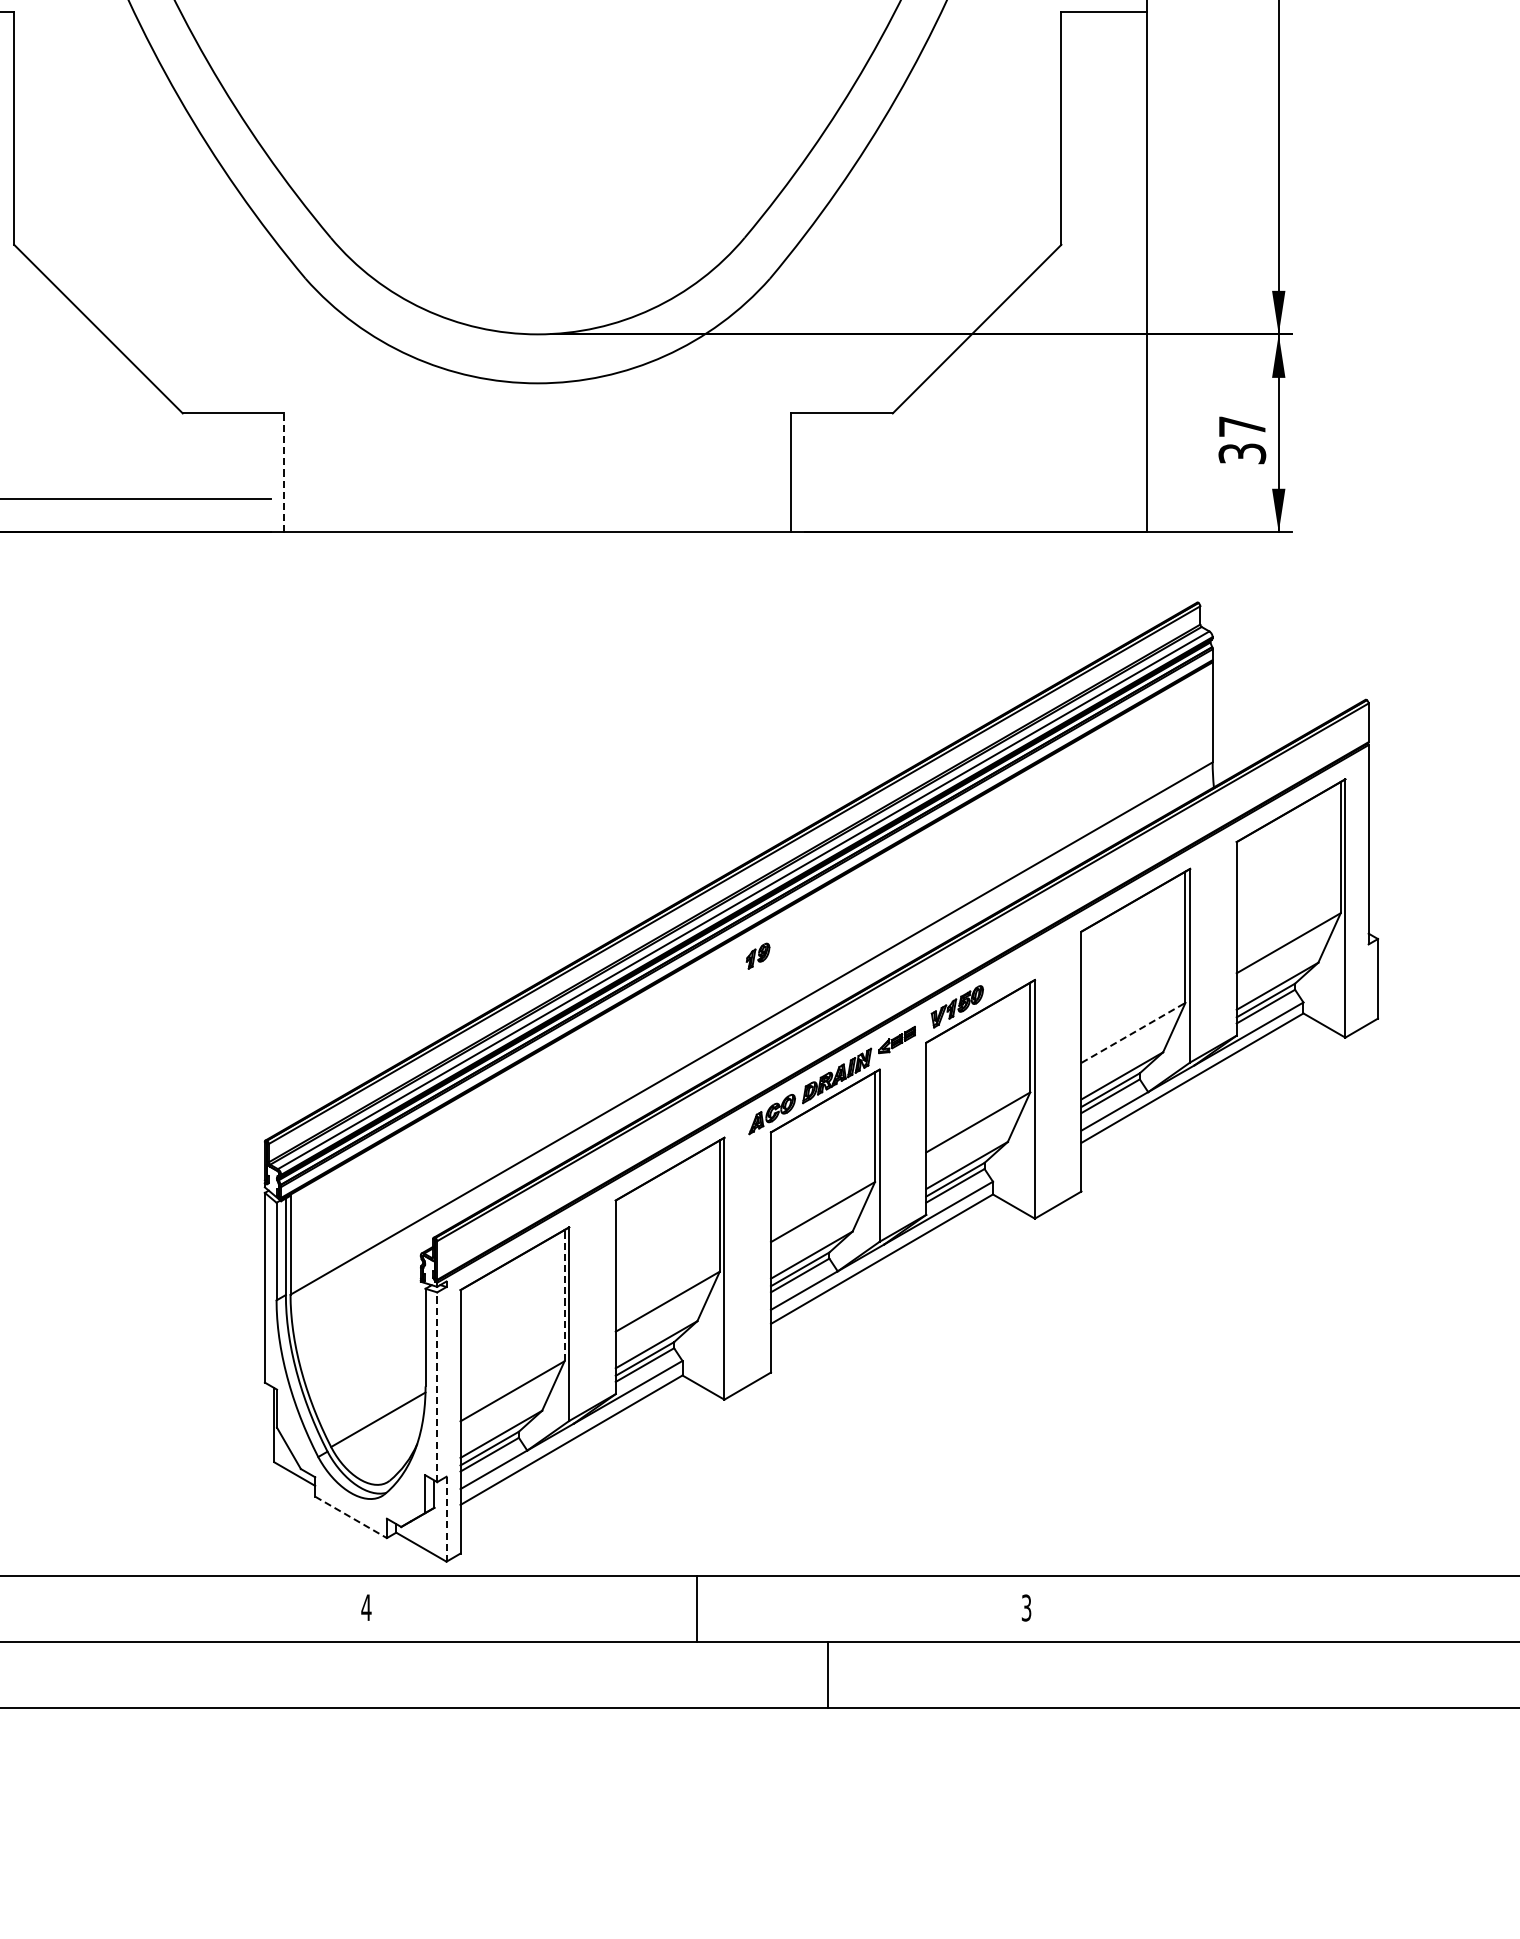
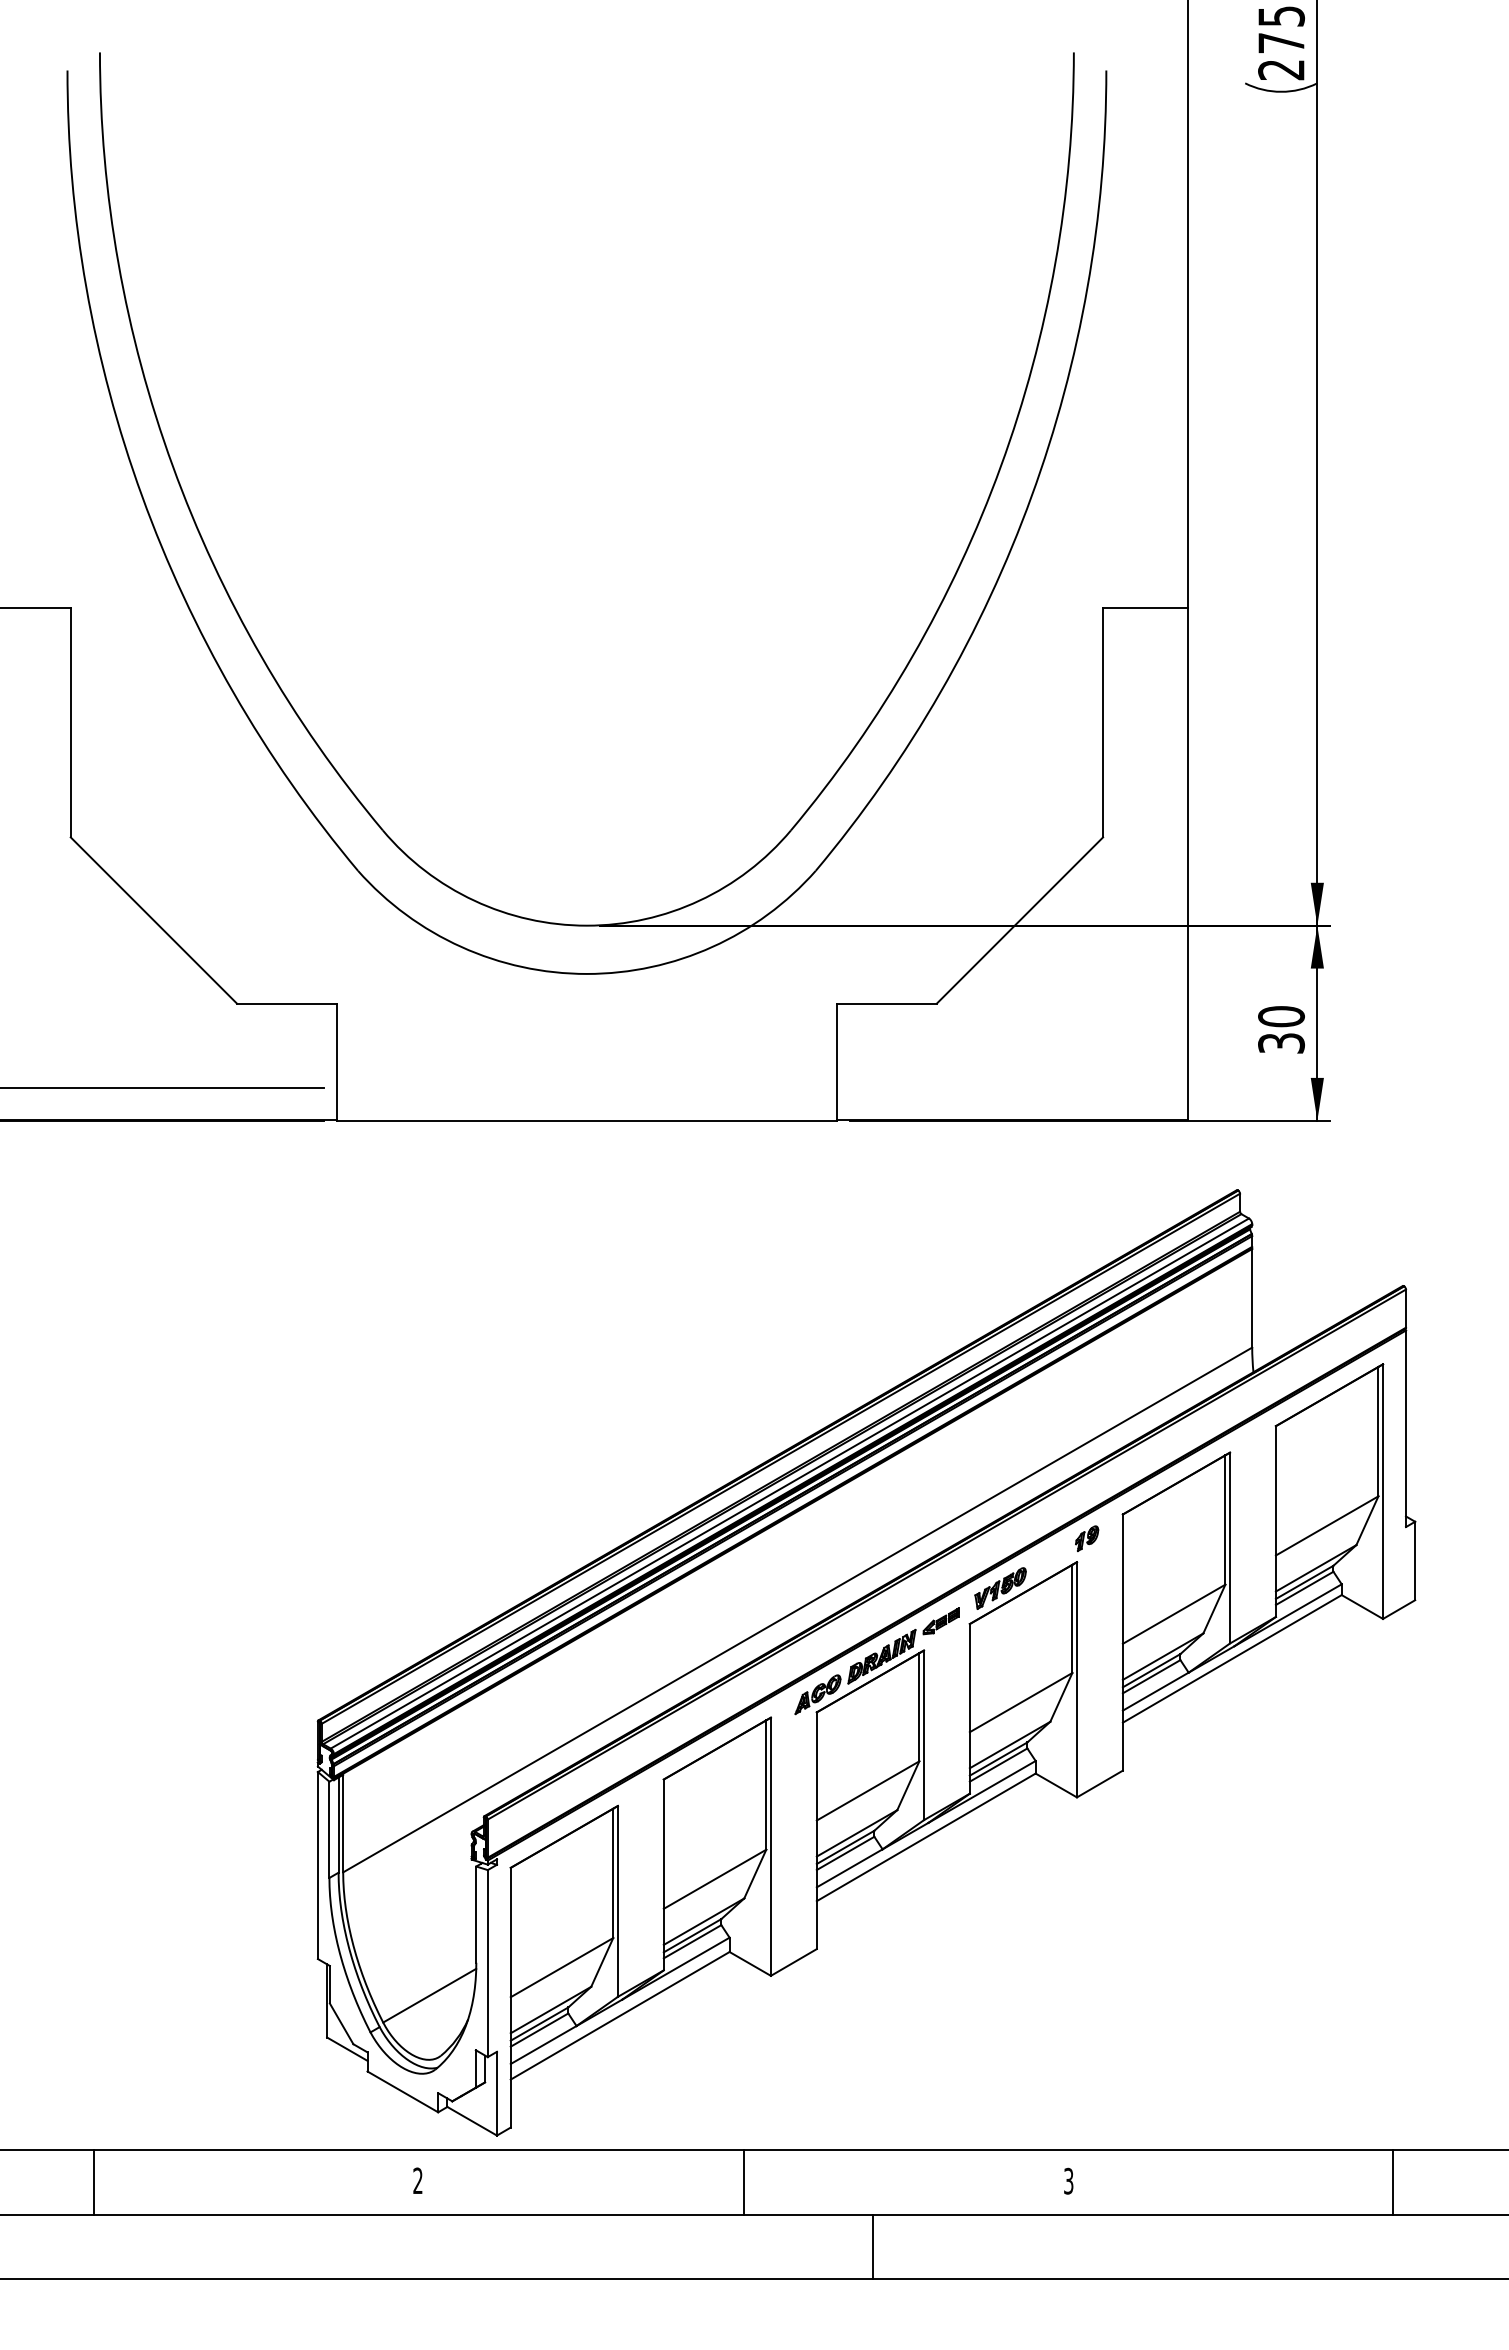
text: (1242, 426) -> (1281, 1016), 37 -> 30
line: (283, 473) -> (336, 1062), dashed -> solid
part: (758, 956) -> (1087, 1538), moved
line: (1133, 1033) -> (1174, 1614), dashed -> solid
line: (564, 1295) -> (613, 1873), dashed -> solid
line: (436, 1387) -> (487, 1963), dashed -> solid
line: (350, 1516) -> (402, 2091), dashed -> solid
line: (446, 1519) -> (496, 2093), dashed -> solid
text: (365, 1607) -> (417, 2180), 4 -> 2
line: (38, 1608) -> (94, 2181), added
line: (1354, 1608) -> (1392, 2181), added

